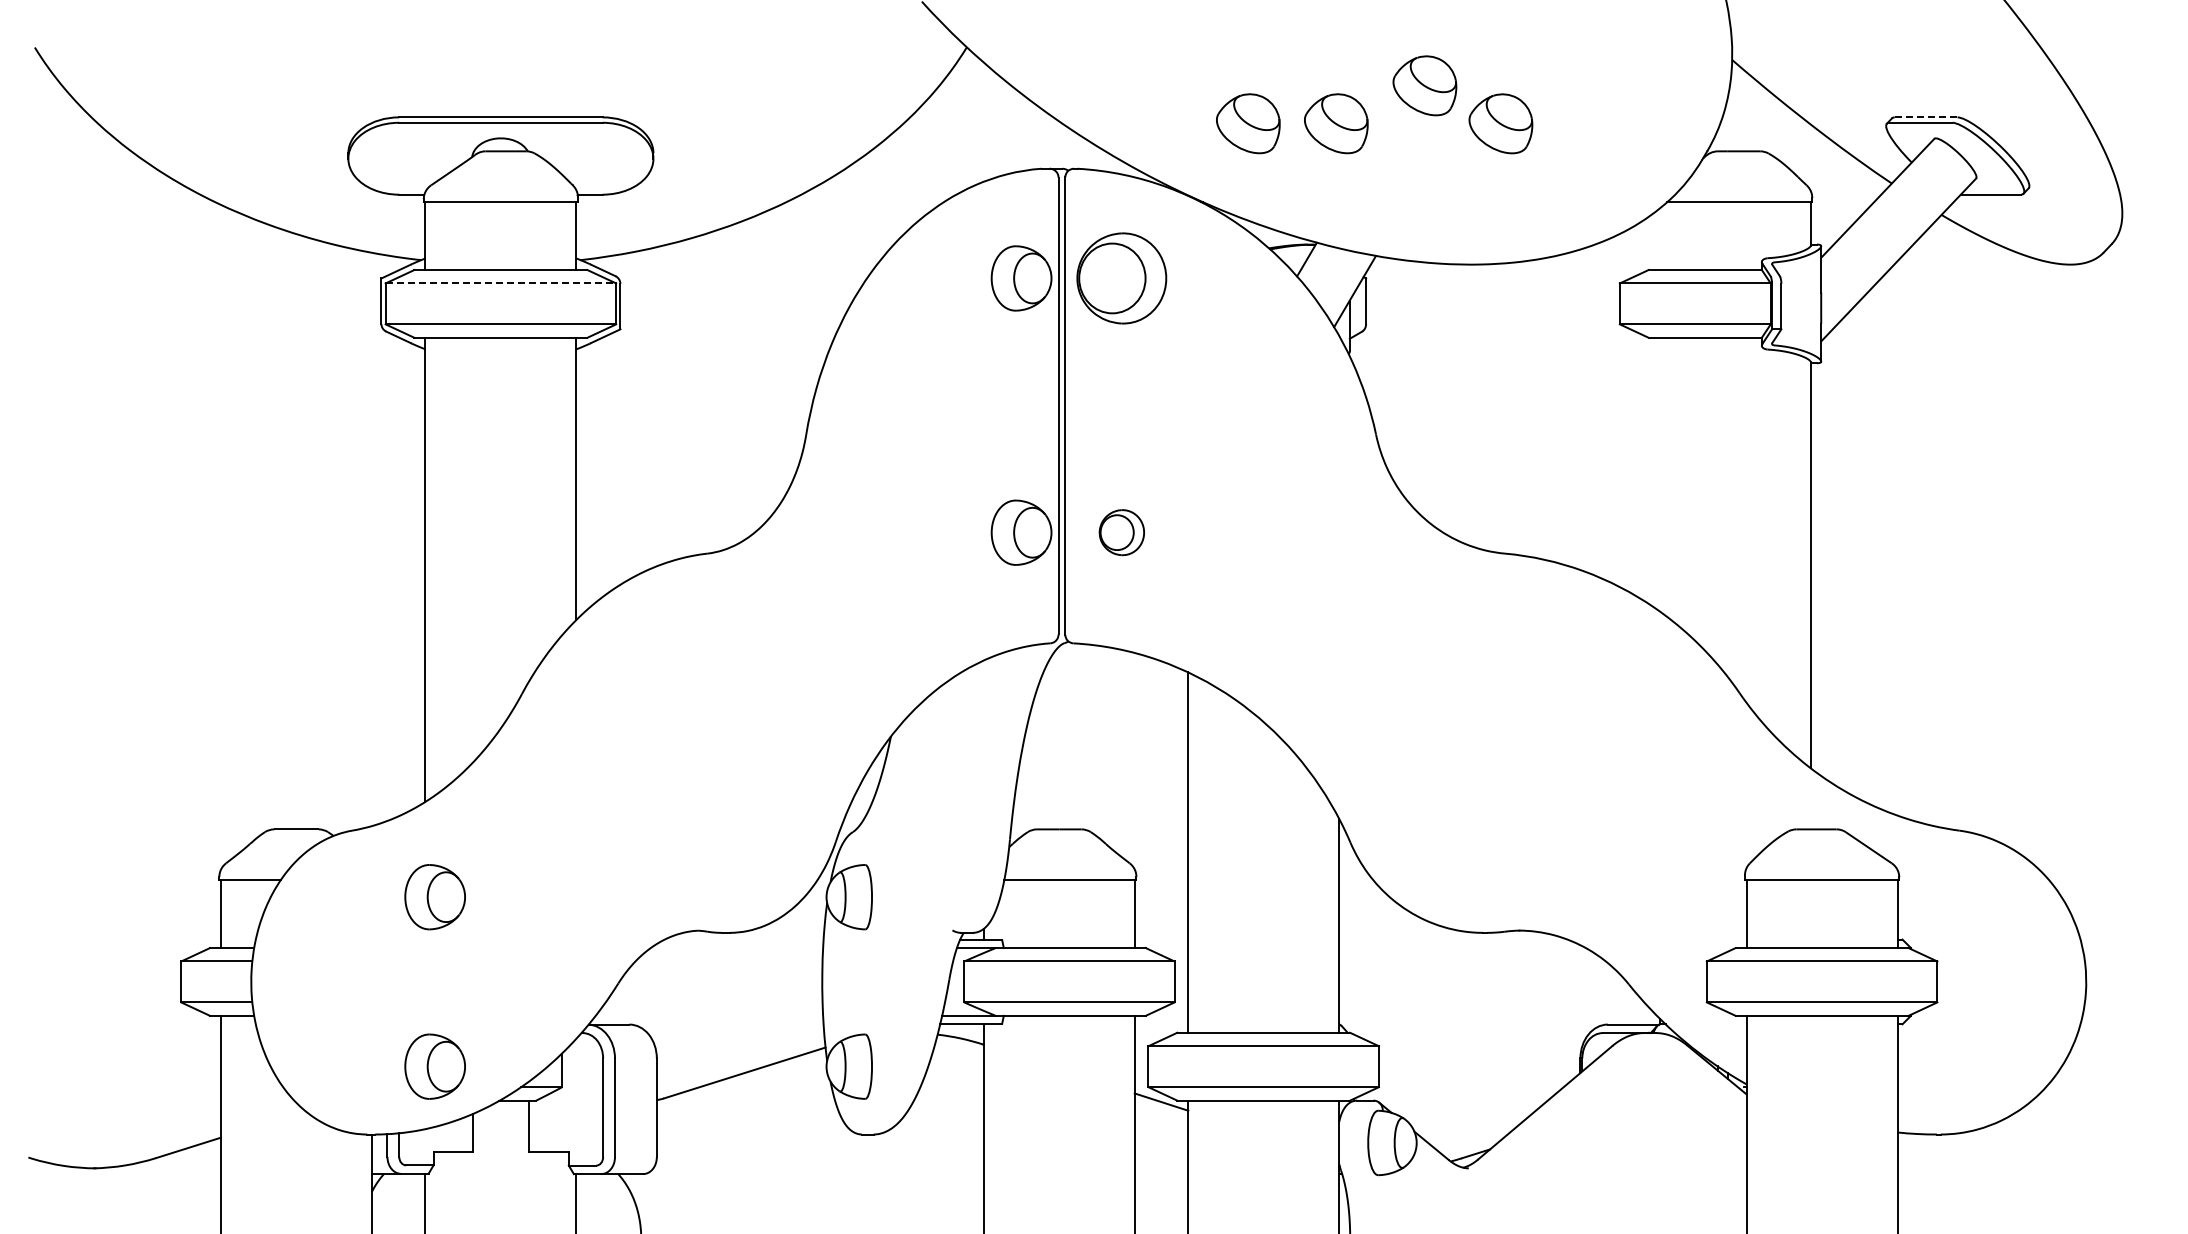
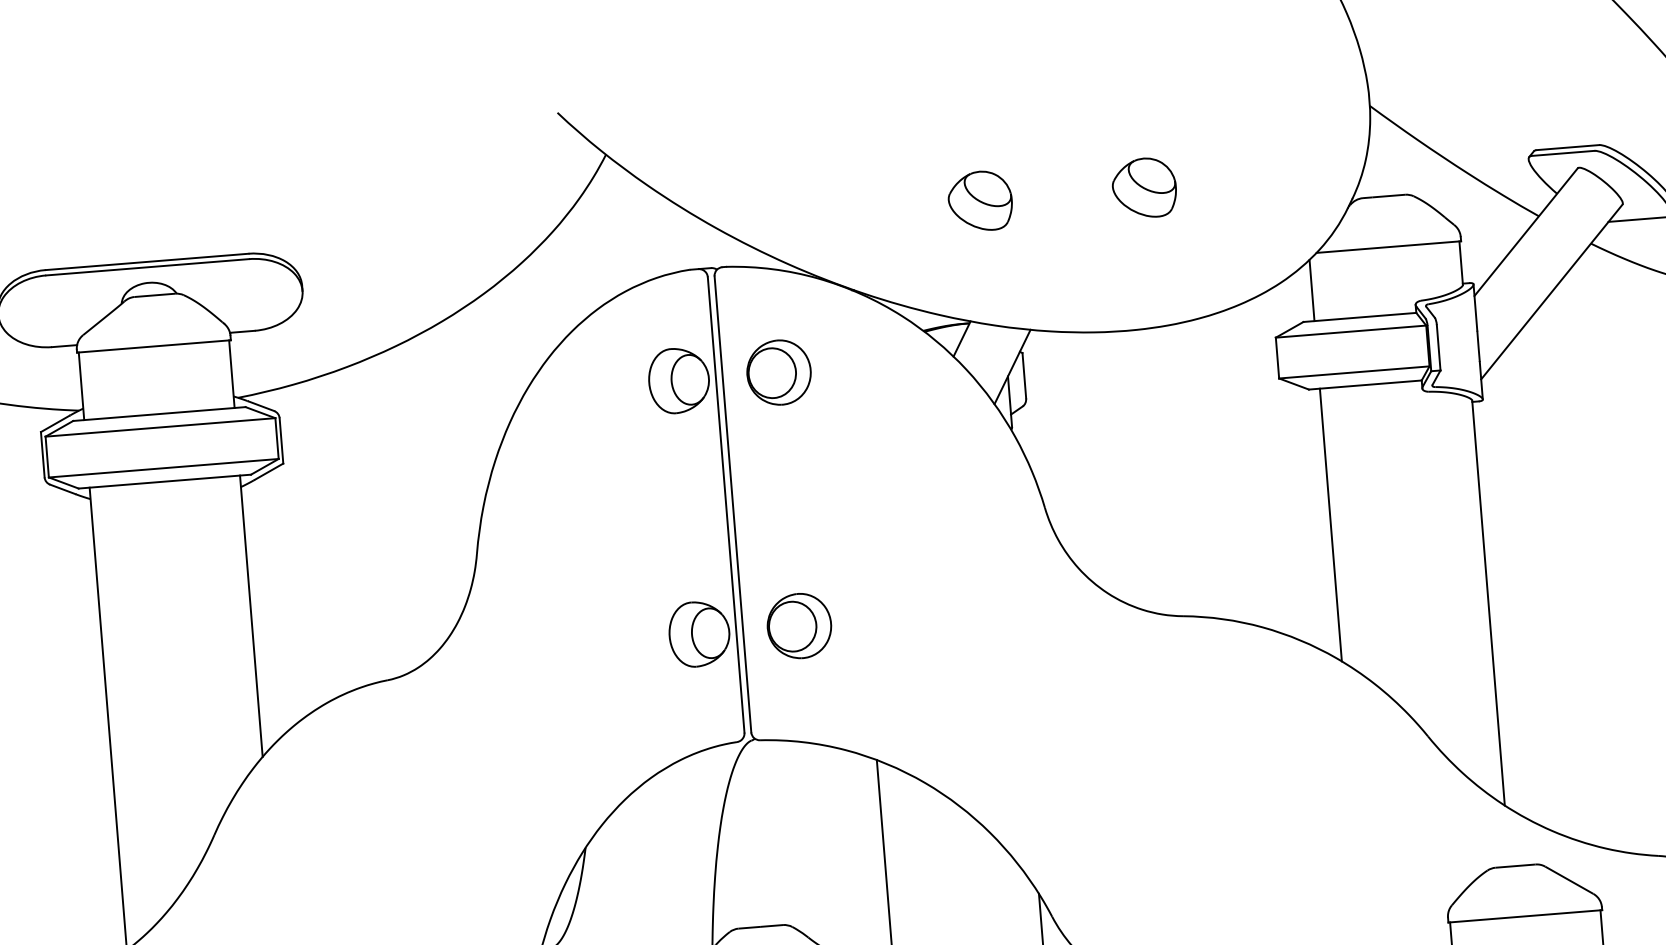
part: (1424, 85) -> (1065, 156), removed
line: (1926, 117) -> (1568, 147), dashed -> solid
part: (1248, 123) -> (892, 208), removed
line: (1659, 239) -> (1311, 290), added
part: (1121, 278) -> (778, 372), size x0.71
line: (501, 283) -> (161, 427), dashed -> solid
line: (1659, 474) -> (1330, 524), added
part: (1121, 532) -> (799, 625), size x1.43

